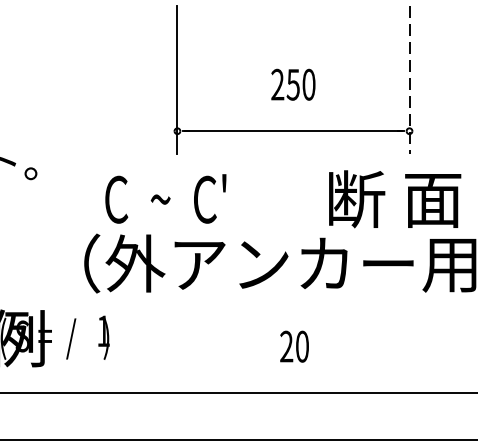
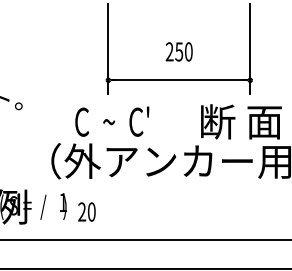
line: (409, 80) -> (250, 49), dashed -> solid
text: (166, 198) -> (112, 121), moved
text: (293, 345) -> (86, 211), moved

